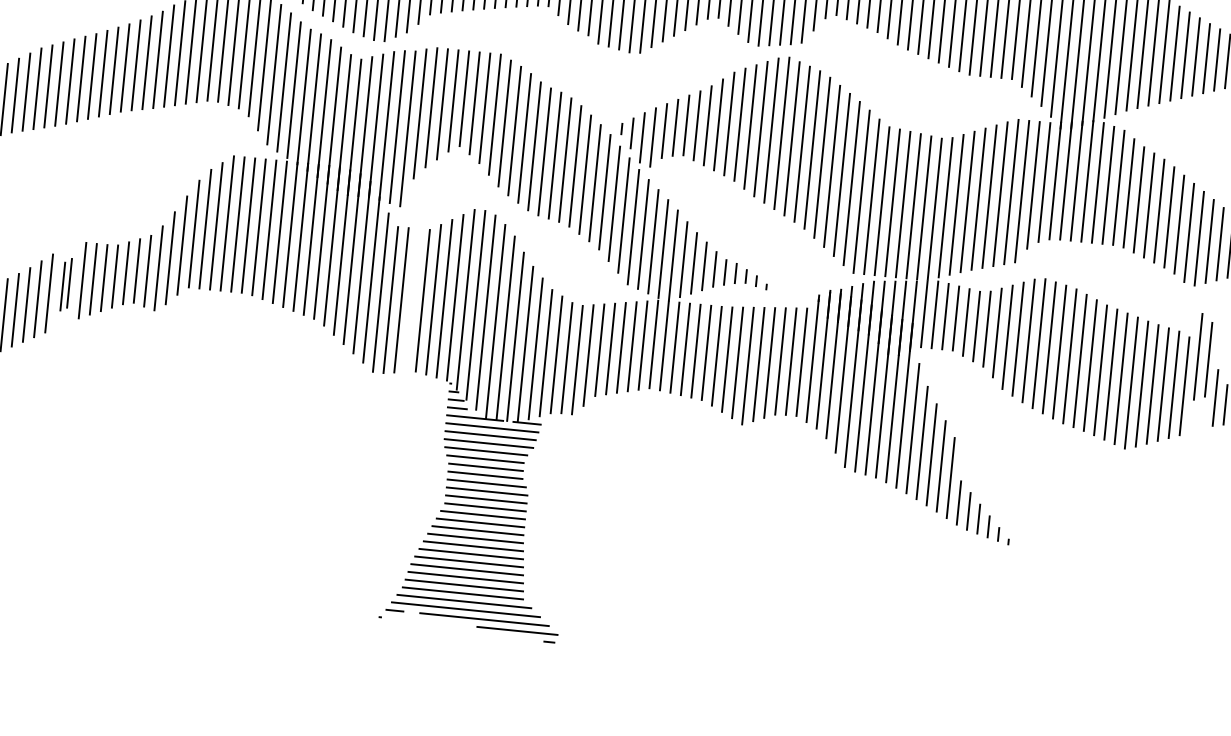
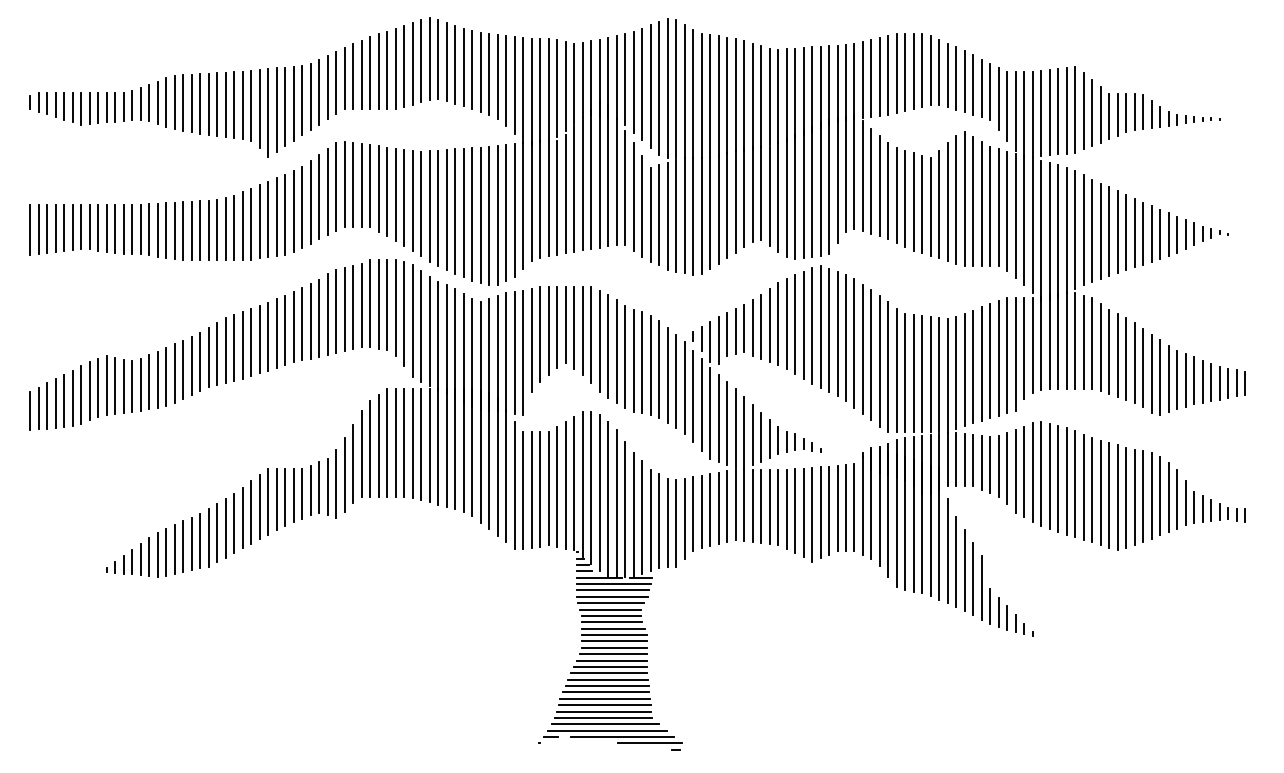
part: (65, 283) -> (263, 503), size x1.67
line: (412, 300) -> (540, 489), added
part: (1202, 357) -> (1172, 497), moved

